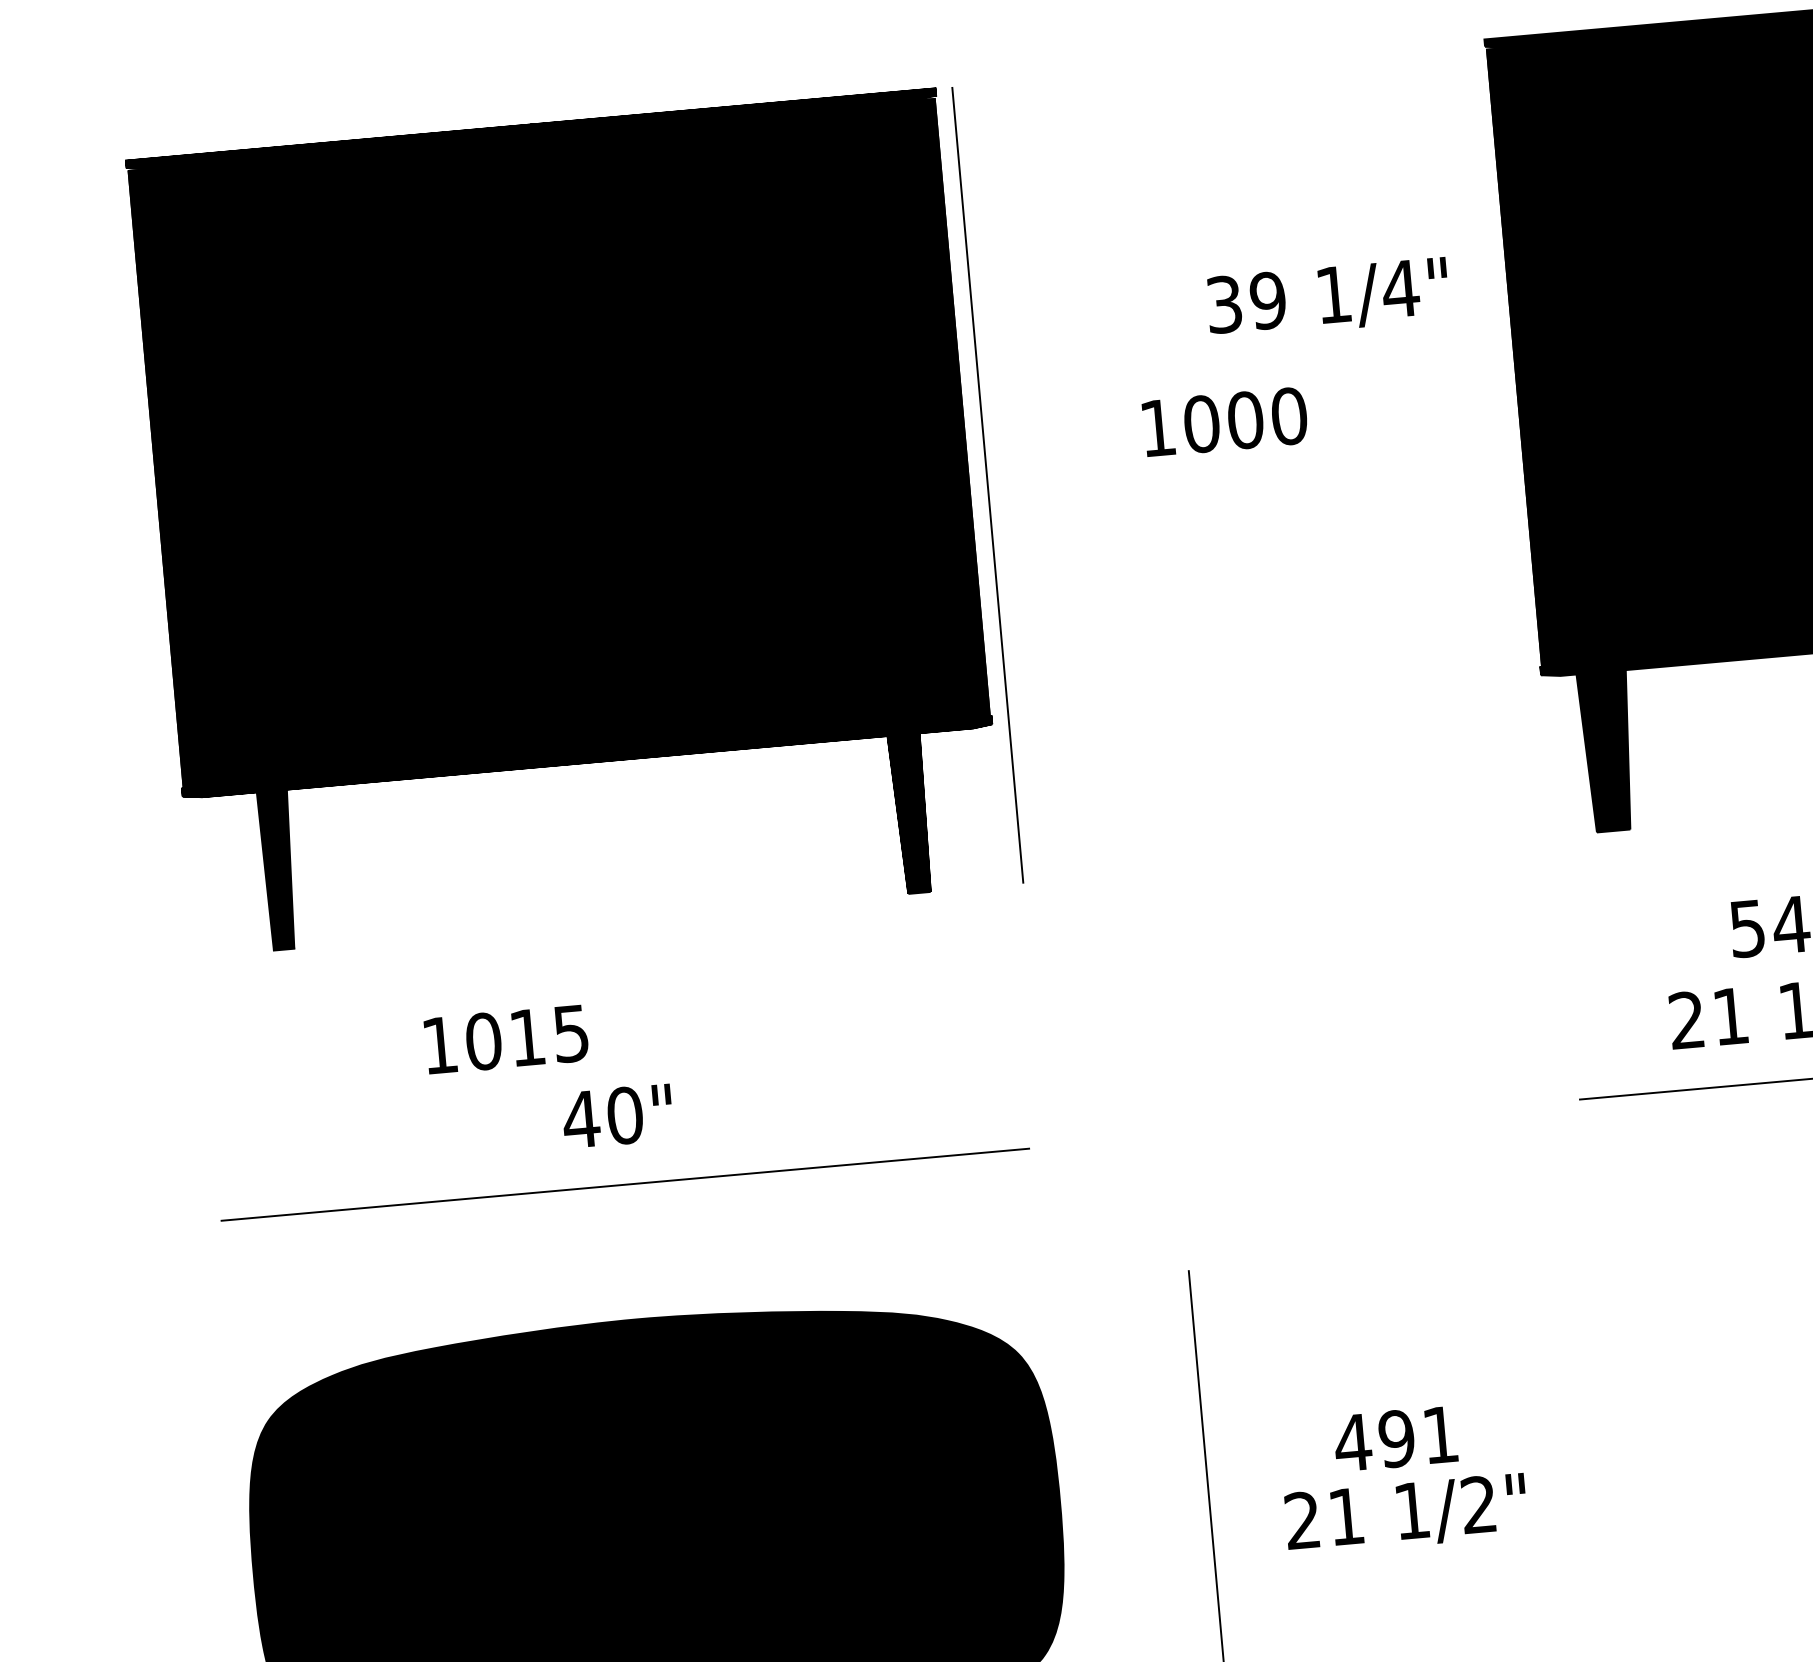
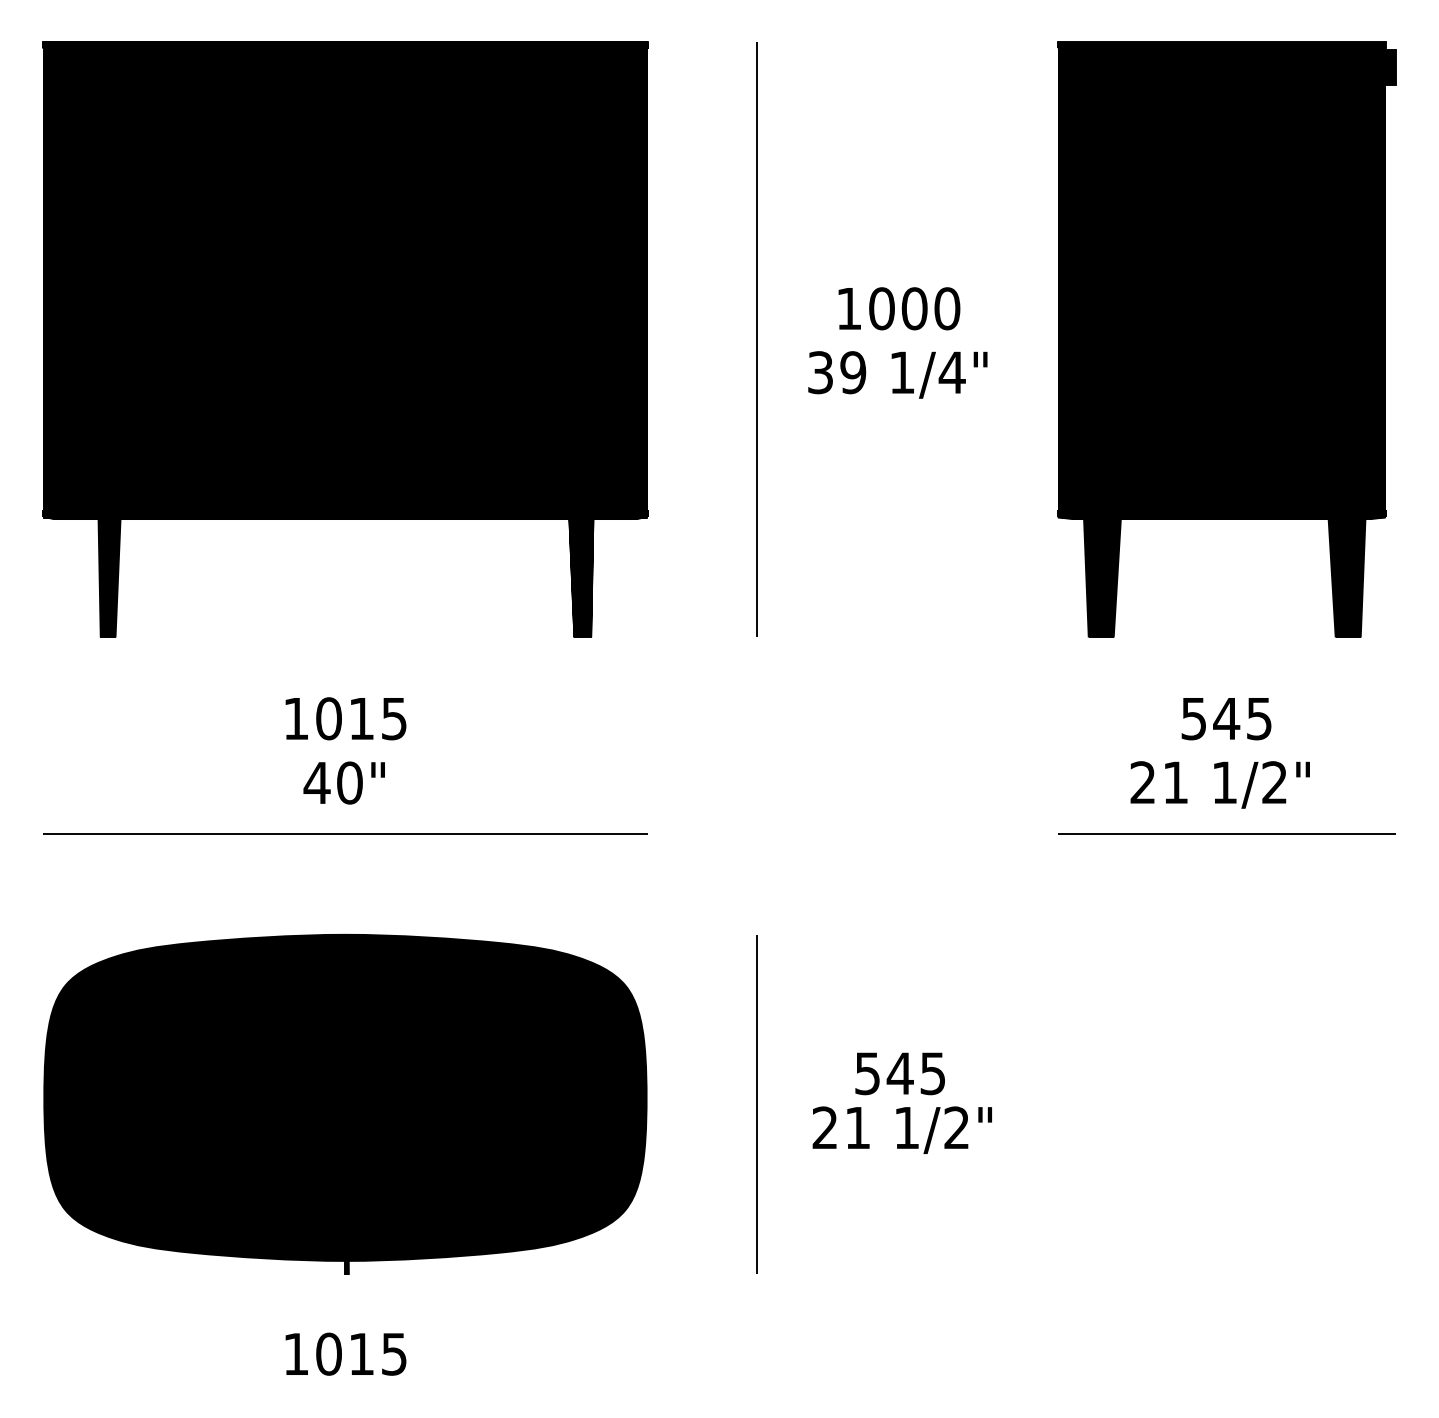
text: (1327, 297) -> (897, 374), moved
text: (1225, 421) -> (899, 308), moved
line: (986, 484) -> (756, 339), moved
text: (505, 1039) -> (345, 718), moved
text: (1395, 1438) -> (899, 1073), 491 -> 545

